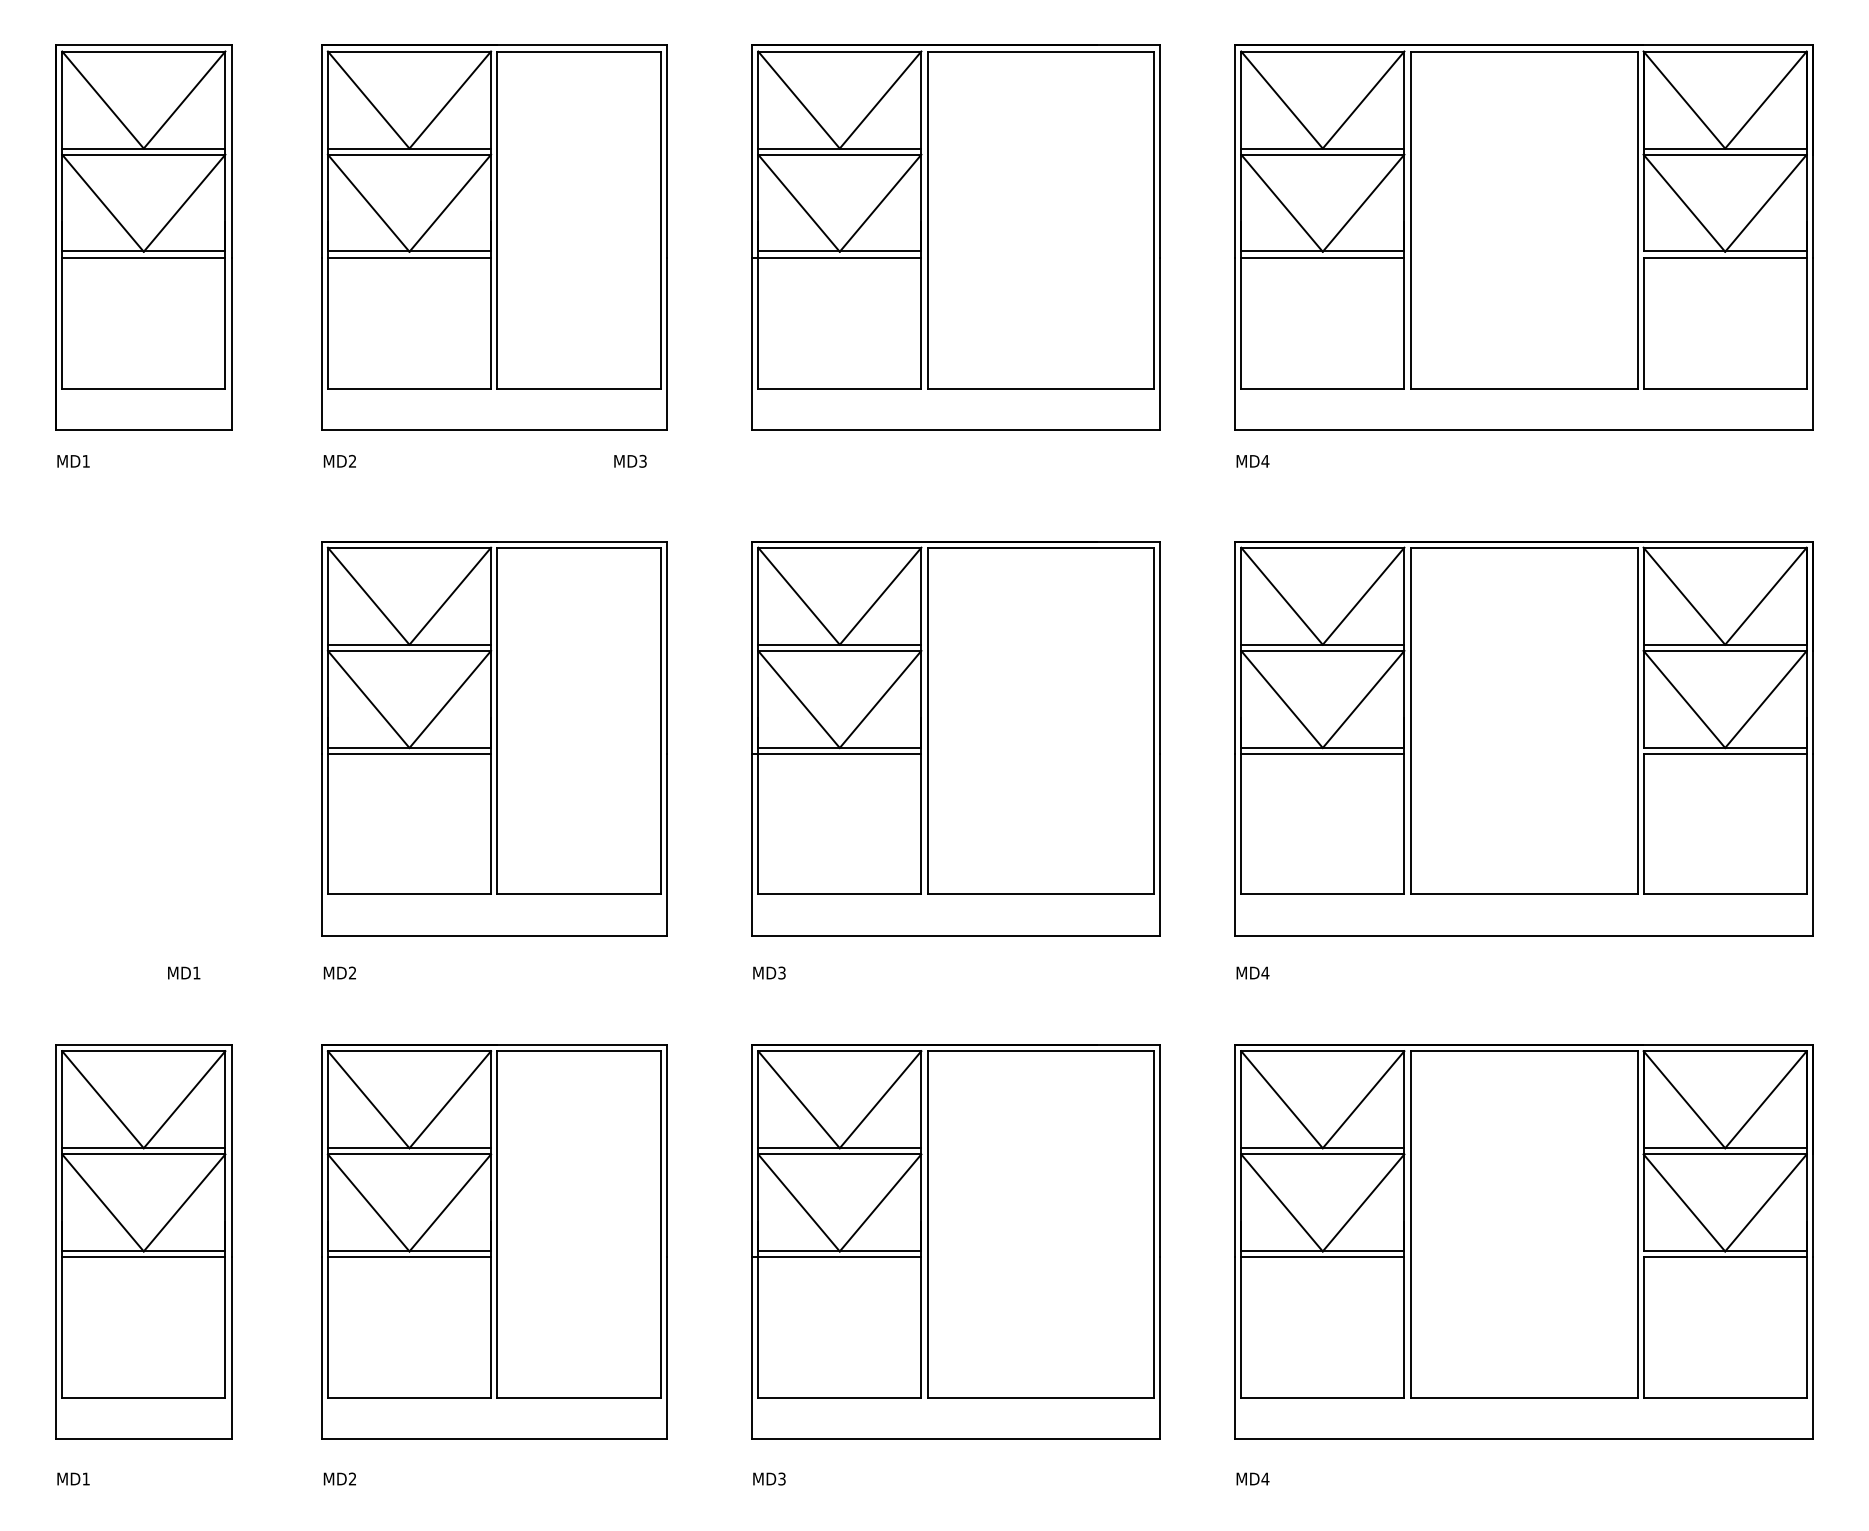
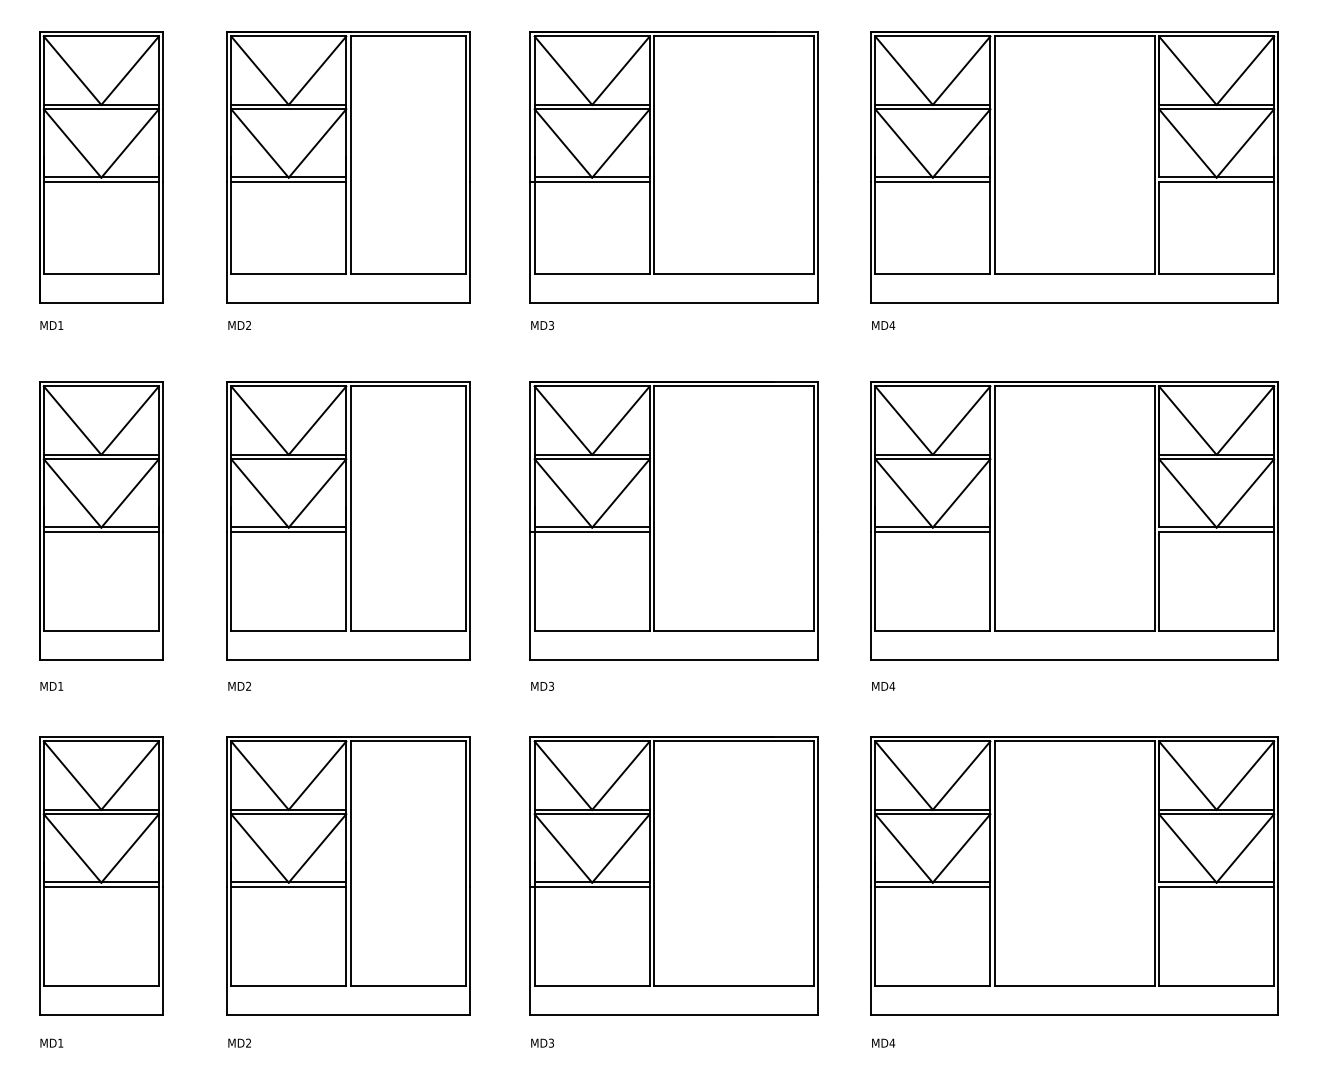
text: (630, 461) -> (542, 325), moved
part: (143, 737) -> (101, 520), added
text: (183, 973) -> (51, 686), moved

